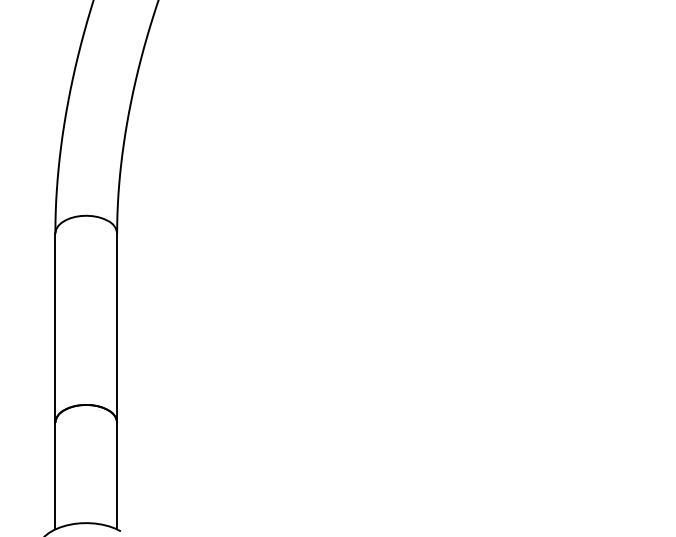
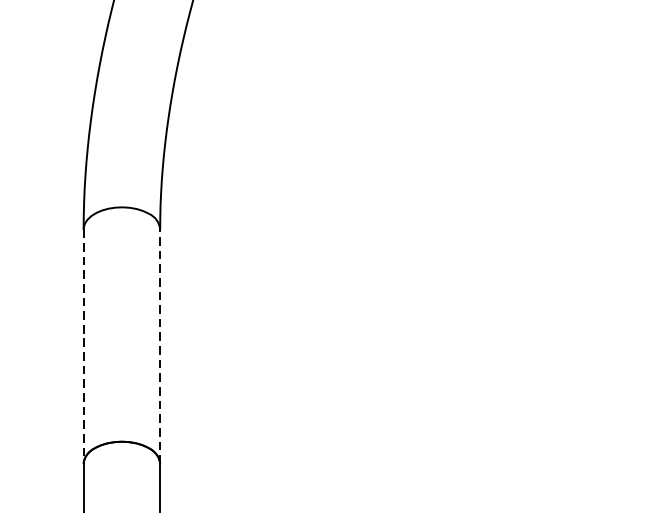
line: (55, 328) -> (83, 347), solid -> dashed
line: (117, 328) -> (160, 347), solid -> dashed

